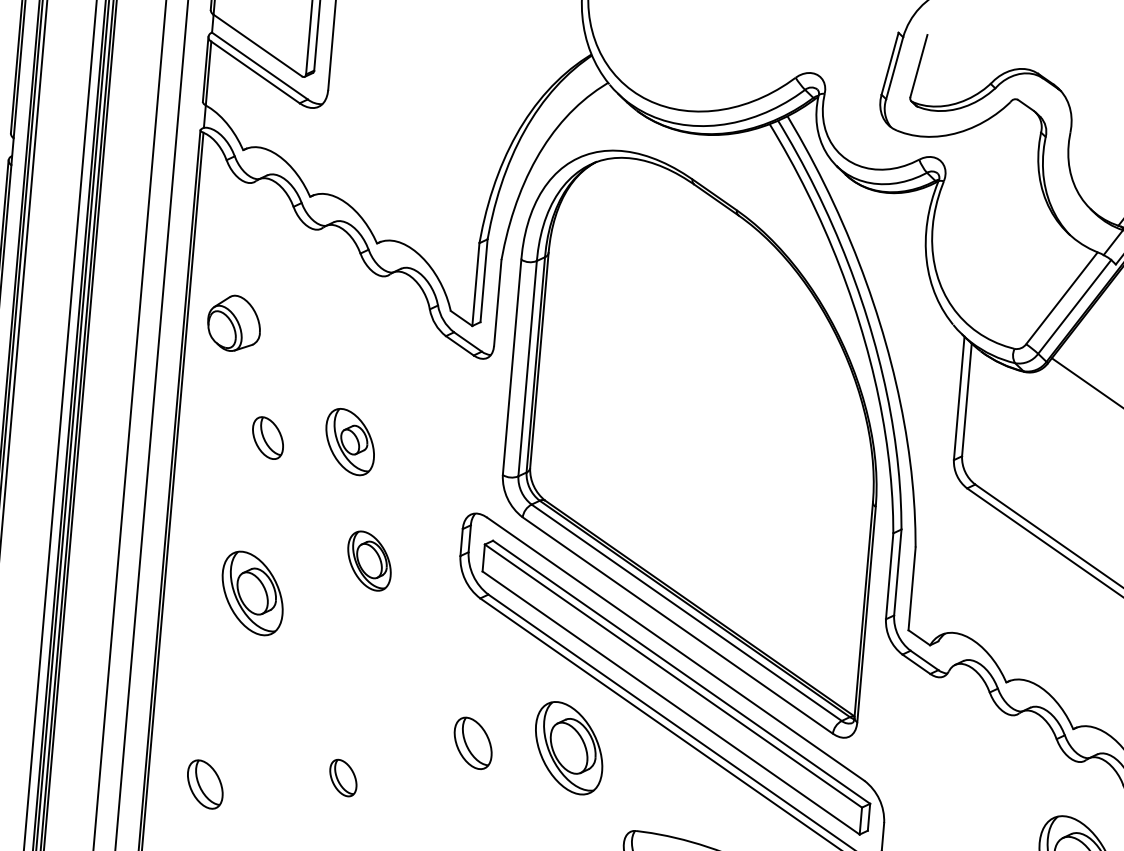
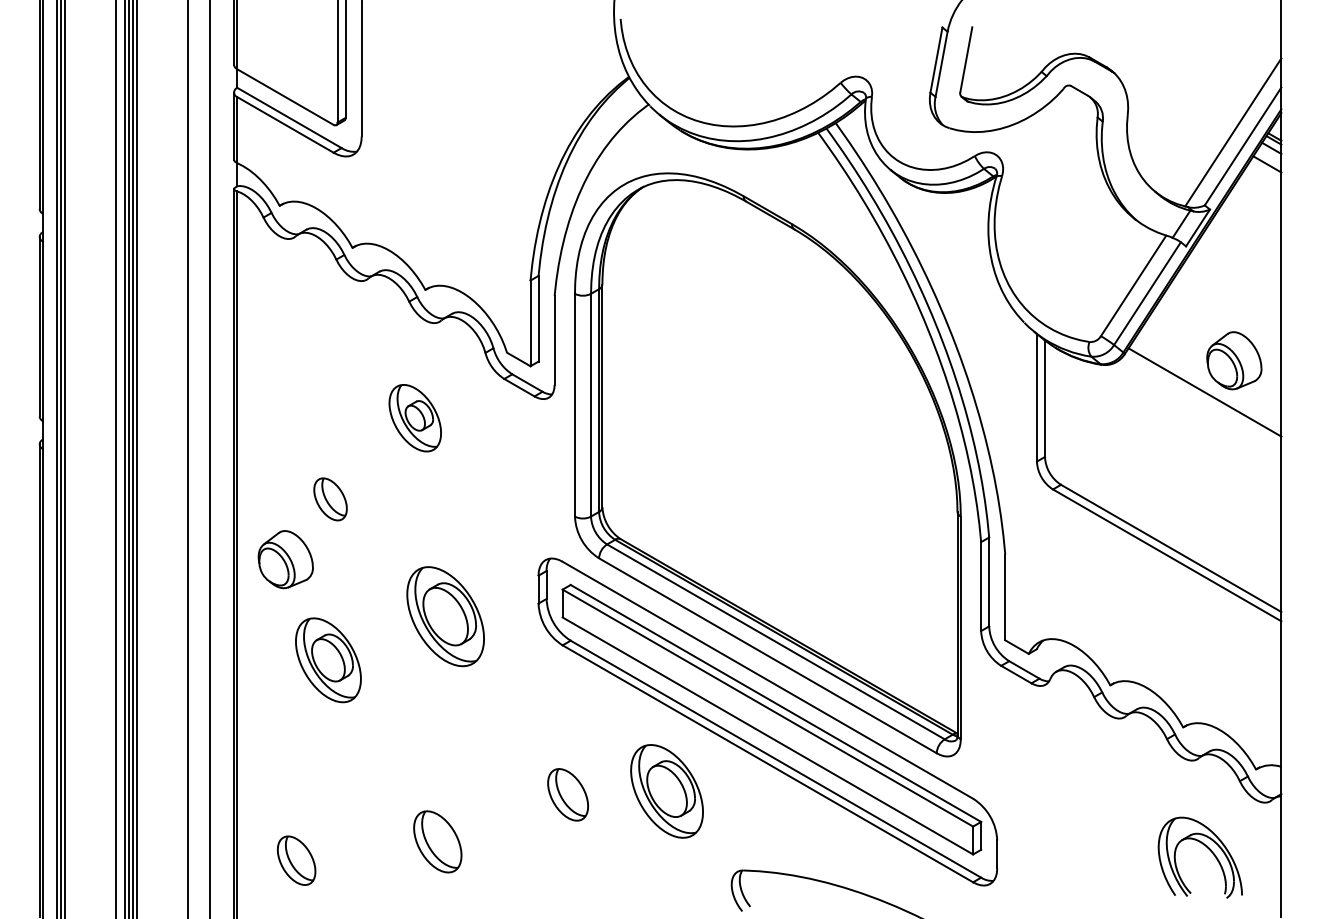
part: (234, 323) -> (285, 559), moved
part: (349, 442) -> (414, 418), moved
part: (369, 560) -> (445, 616), size x1.67
part: (343, 777) -> (437, 841), size x1.67

